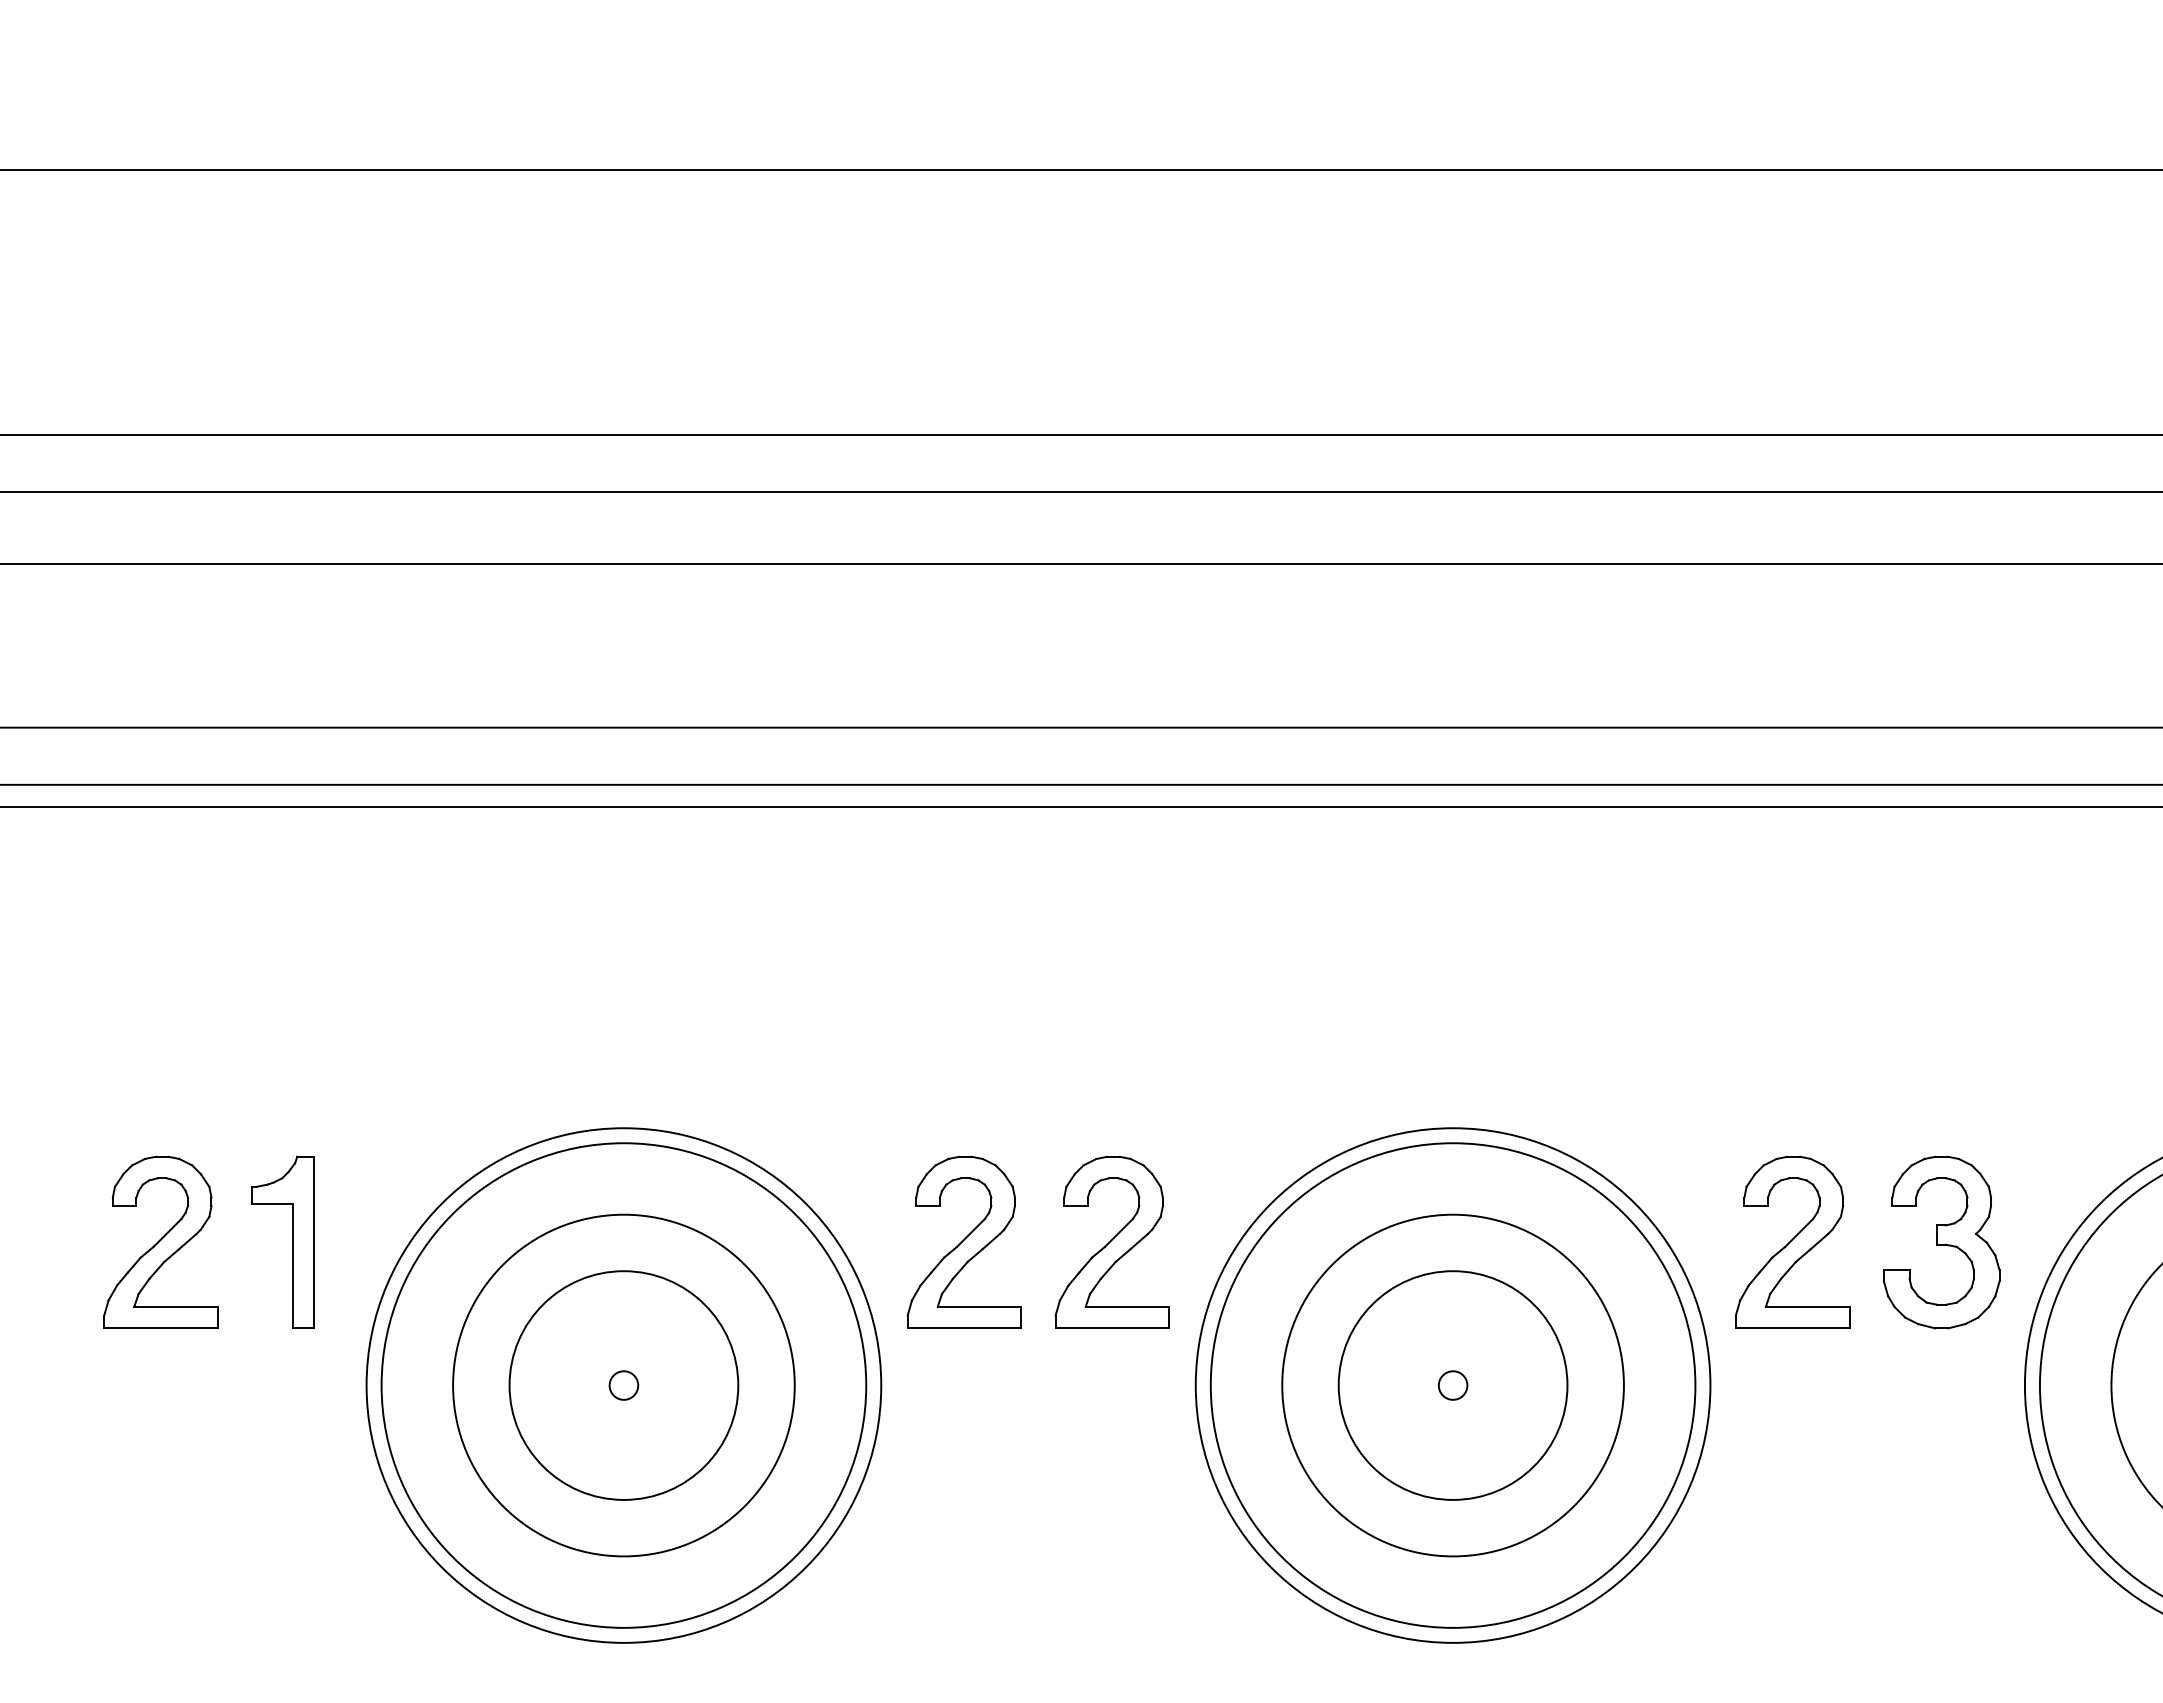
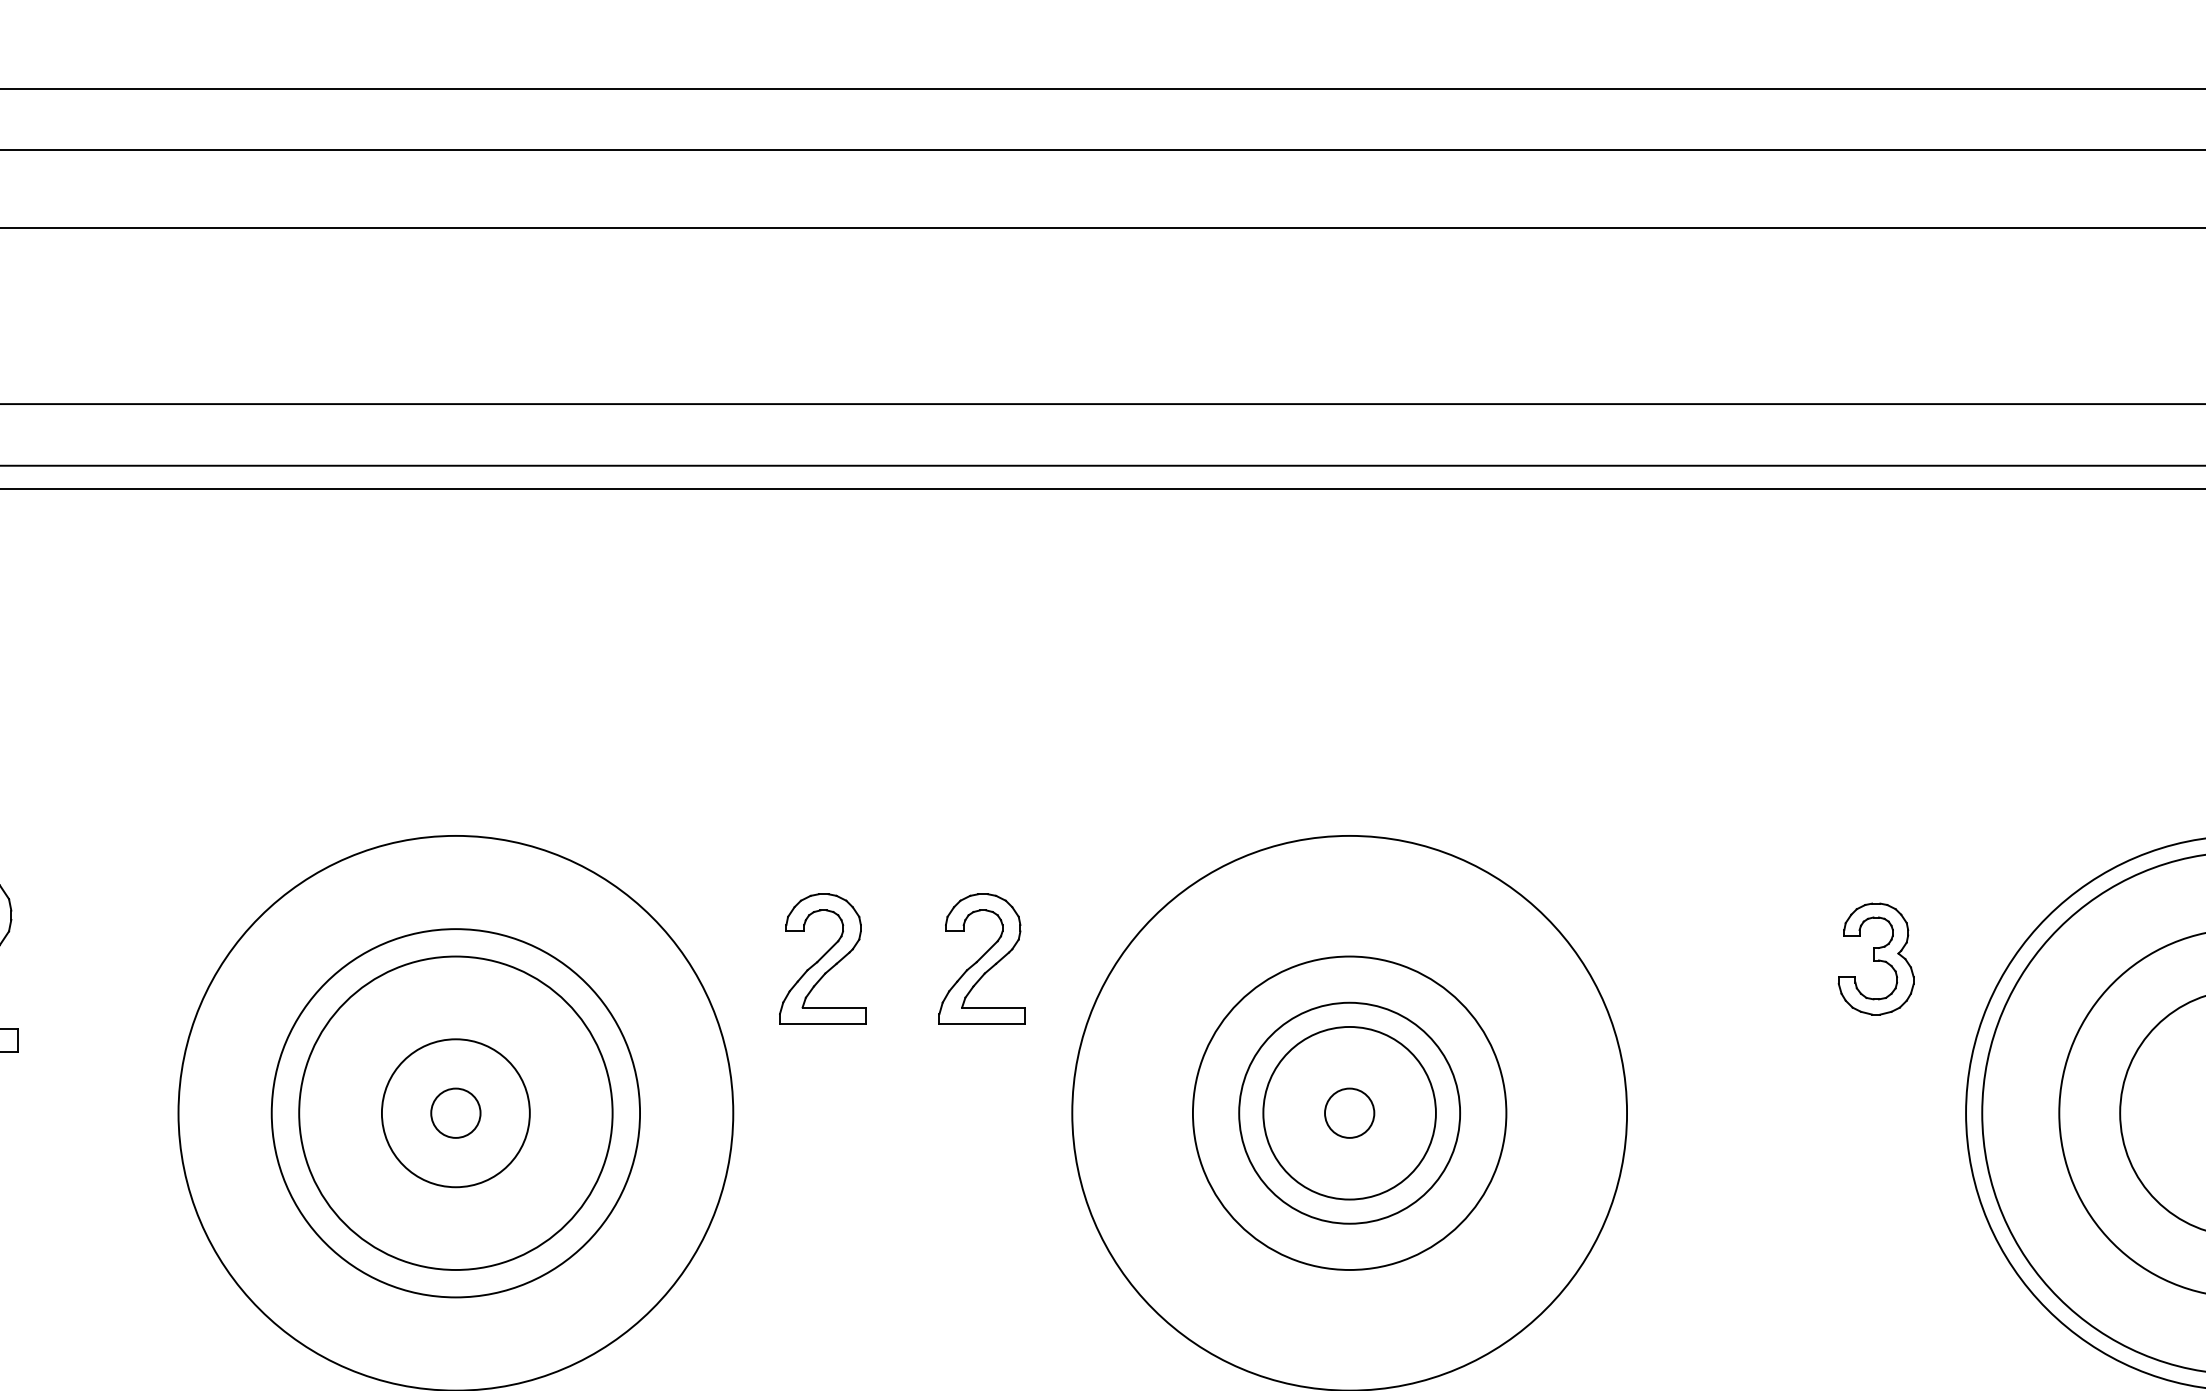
part: (292, 1241) -> (98, 957), removed
part: (963, 1241) -> (821, 957), size x0.7
part: (1111, 1241) -> (981, 957), size x0.7
part: (1792, 1241) -> (1715, 957), removed
part: (1941, 1242) -> (1876, 959), size x0.6
circle: (623, 1385) -> (455, 1113), size x0.6
circle: (623, 1385) -> (455, 1113), size x0.6
circle: (623, 1385) -> (455, 1113), size x1.6
circle: (1452, 1385) -> (1349, 1113), size x0.6
circle: (1452, 1385) -> (1349, 1113), size x0.6
circle: (1452, 1385) -> (1349, 1113), size x0.7
circle: (1452, 1385) -> (1349, 1113), size x1.6

